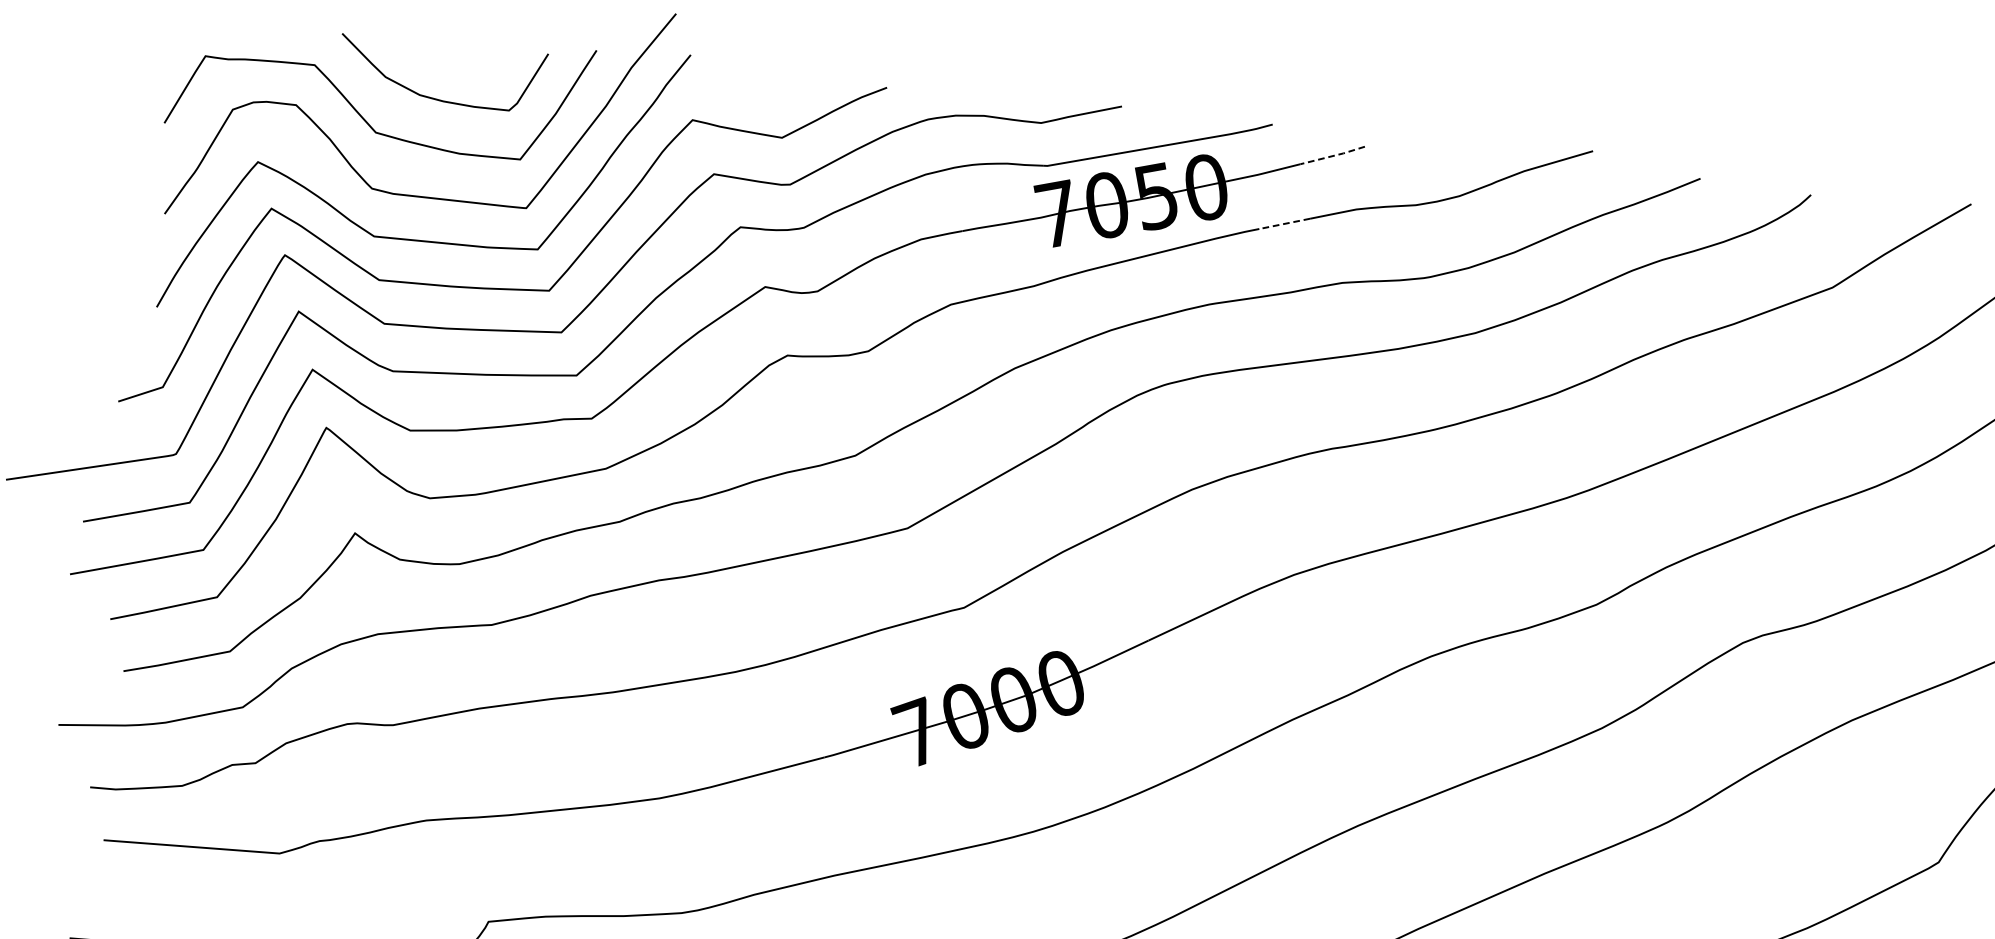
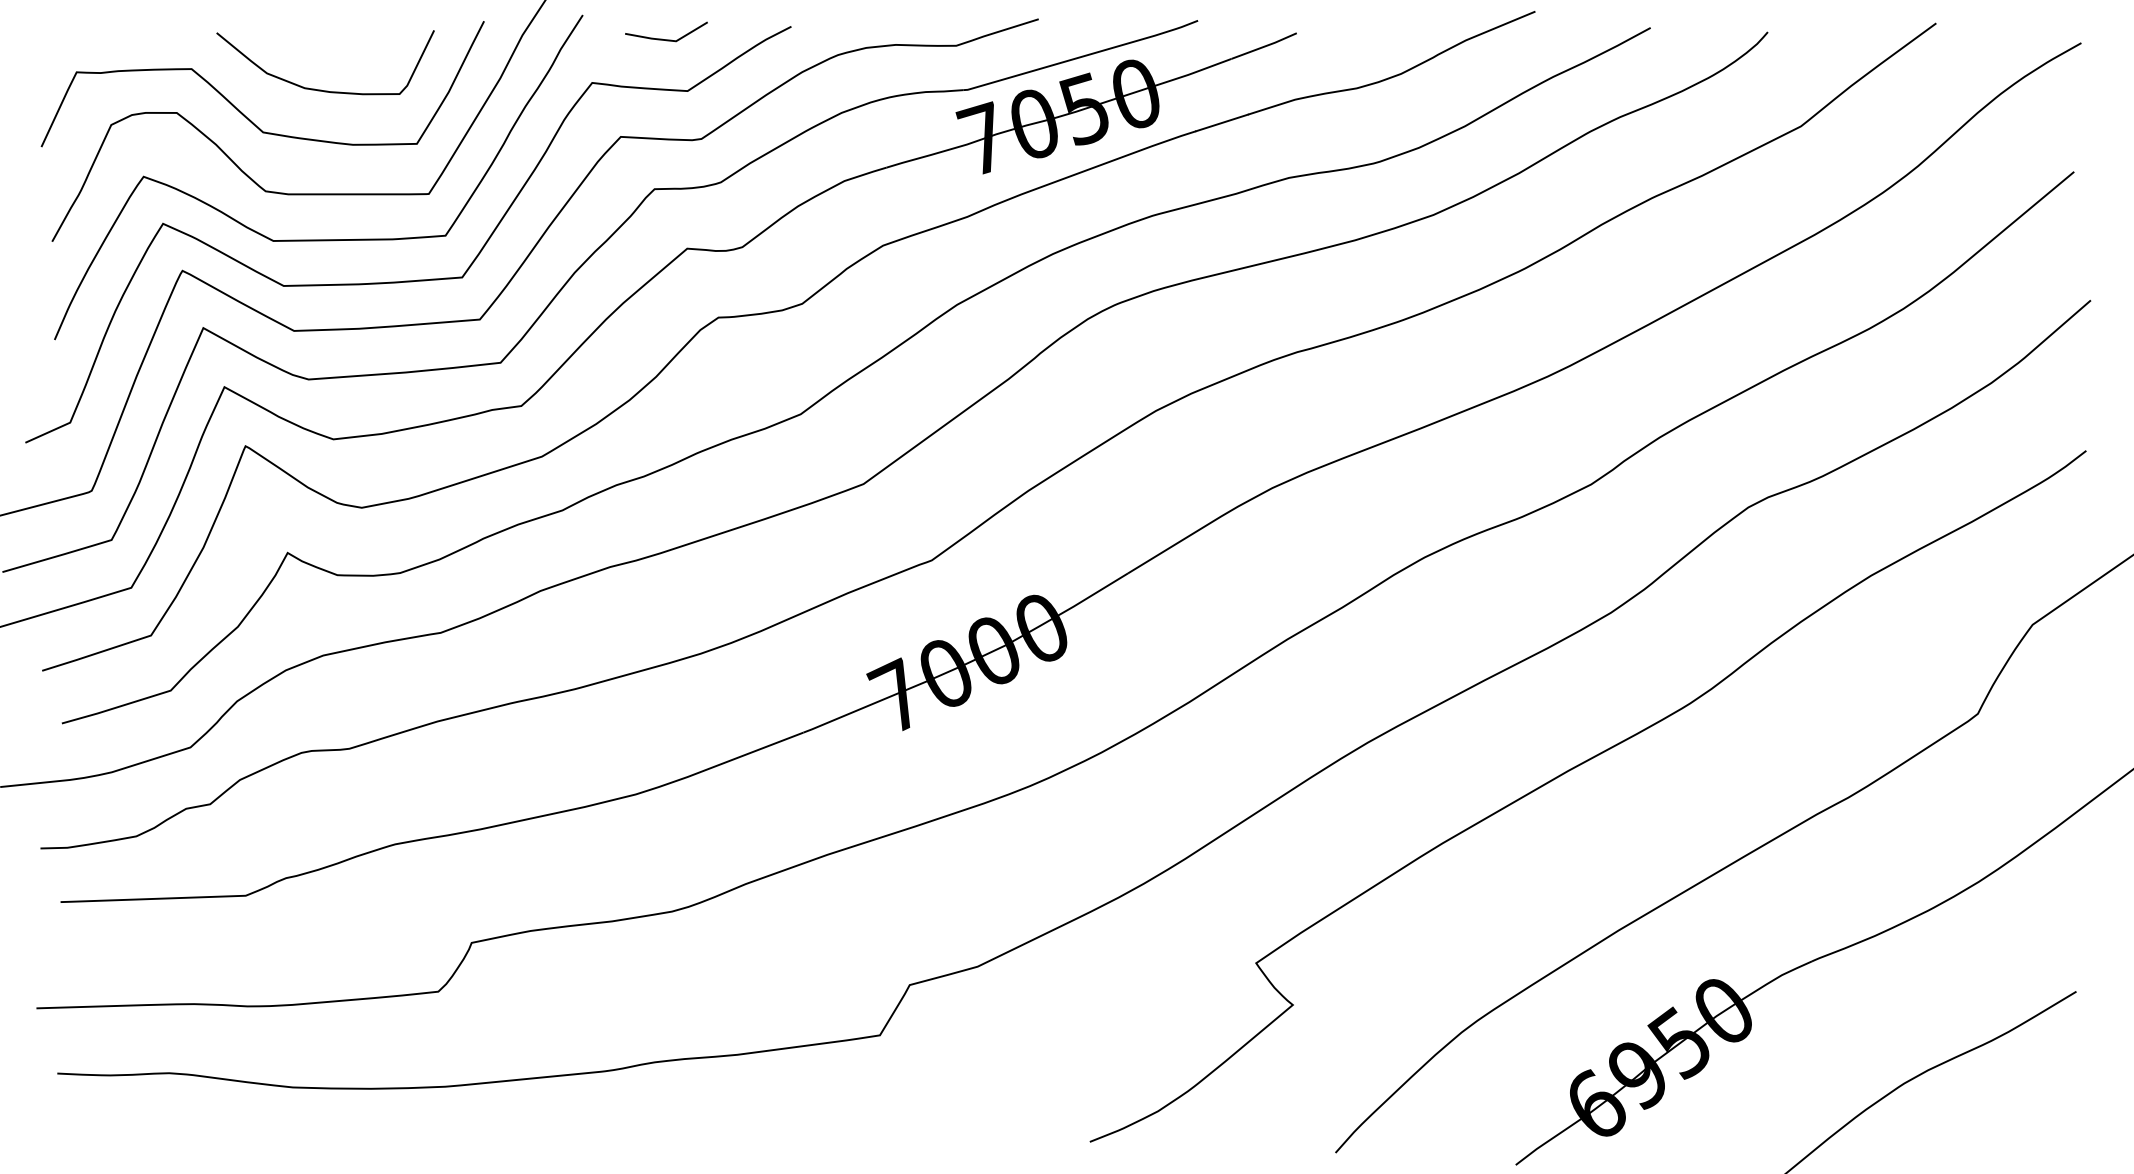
line: (767, 86) -> (666, 39), added
line: (1332, 155) -> (1264, 46), dashed -> solid
line: (1284, 224) -> (1221, 123), dashed -> solid

